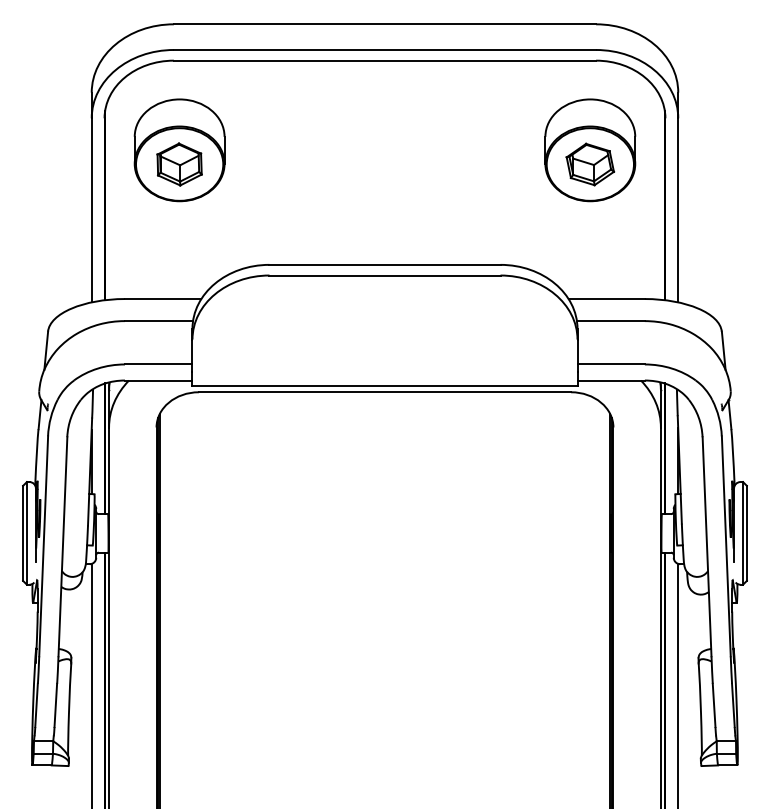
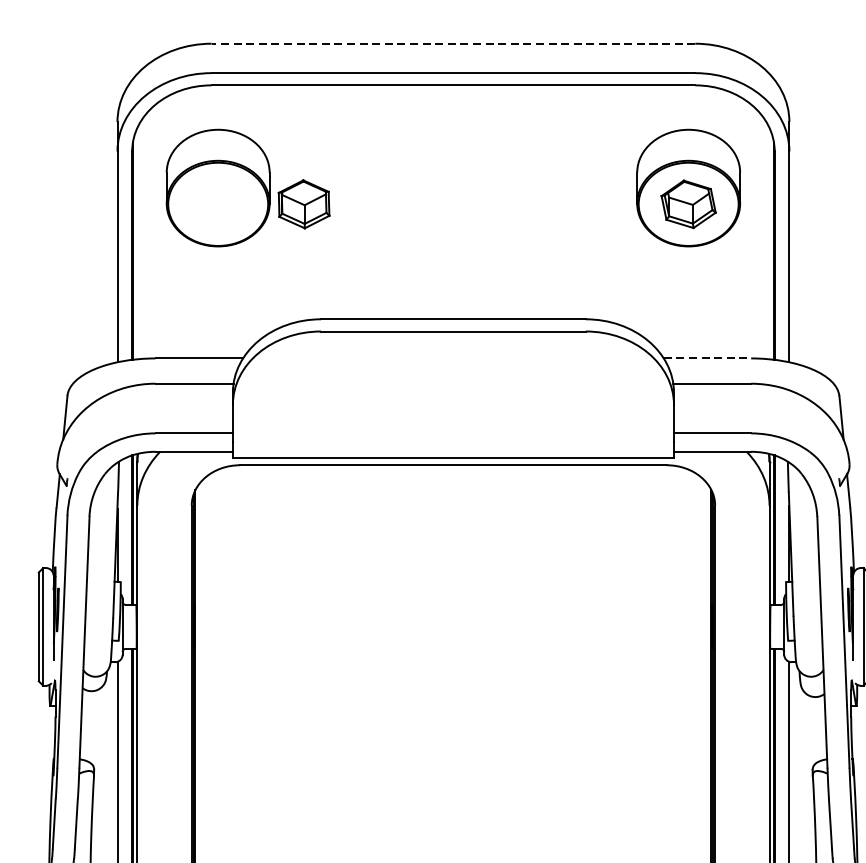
line: (384, 24) -> (452, 43), solid -> dashed
part: (179, 164) -> (303, 204), moved
line: (607, 299) -> (708, 358), solid -> dashed

